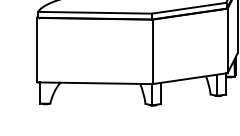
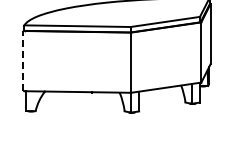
line: (37, 49) -> (23, 60), solid -> dashed

